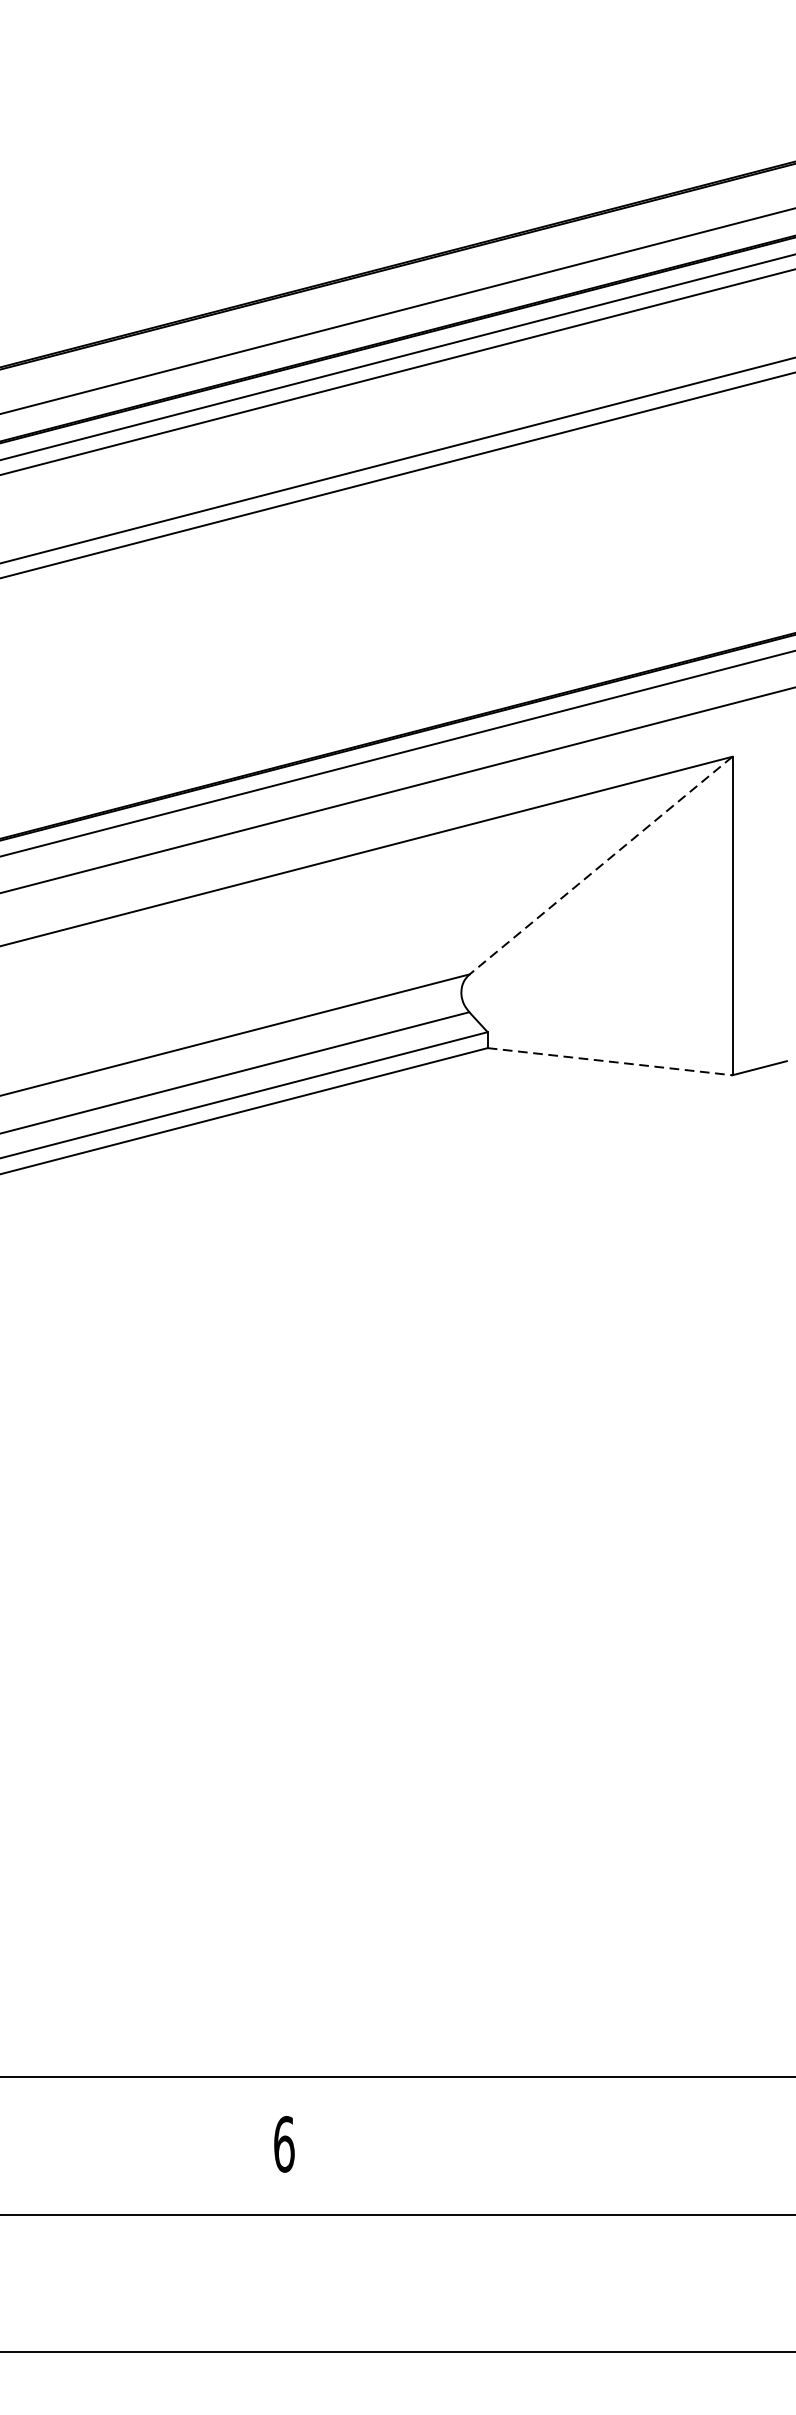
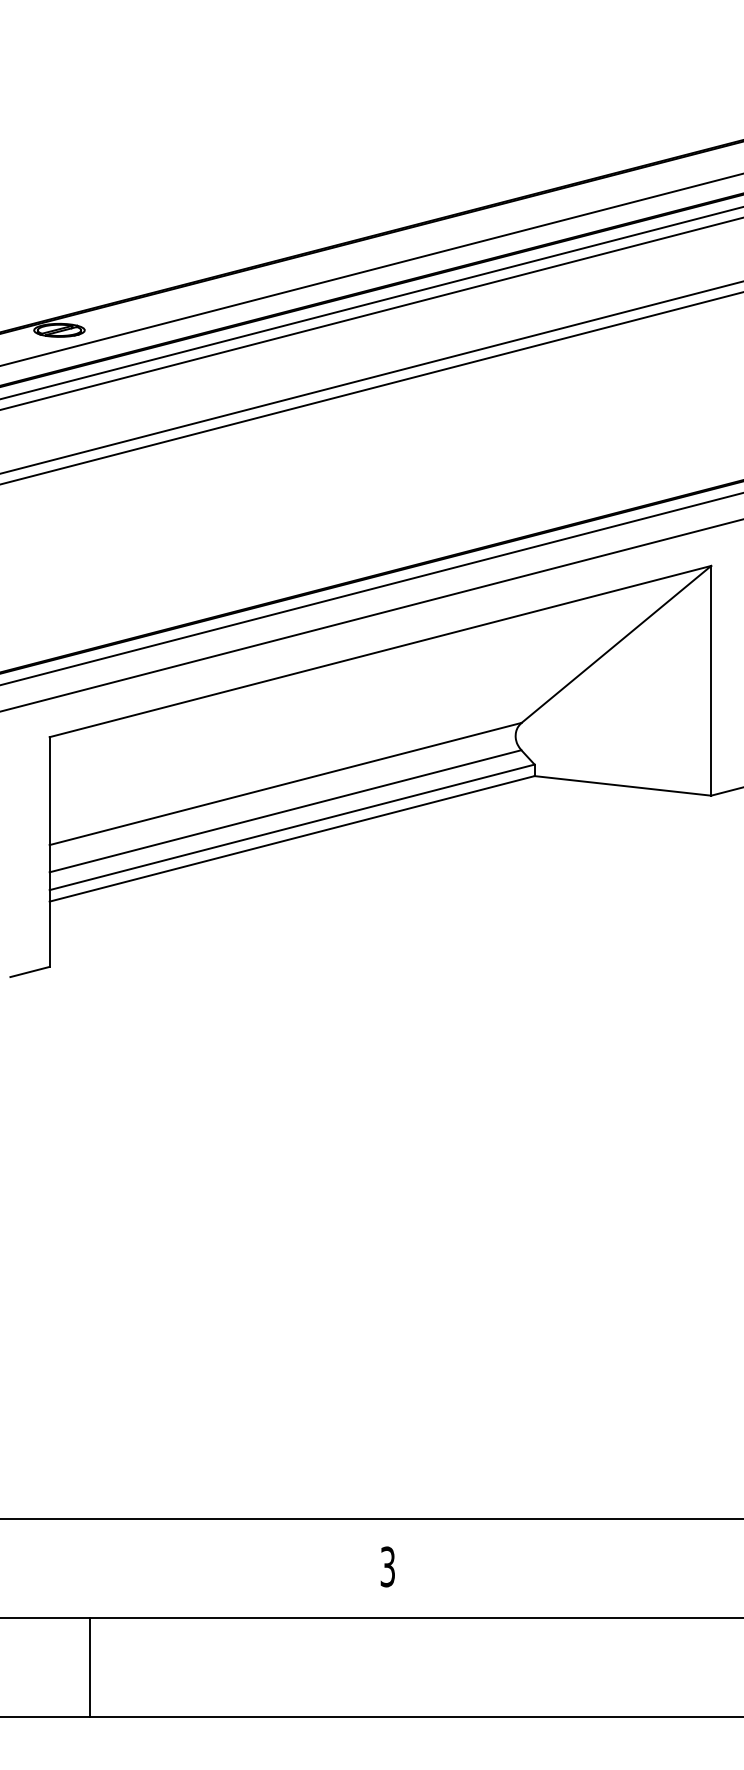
line: (601, 865) -> (616, 644), dashed -> solid
line: (609, 1061) -> (622, 785), dashed -> solid
text: (283, 2143) -> (387, 1566), 6 -> 3

